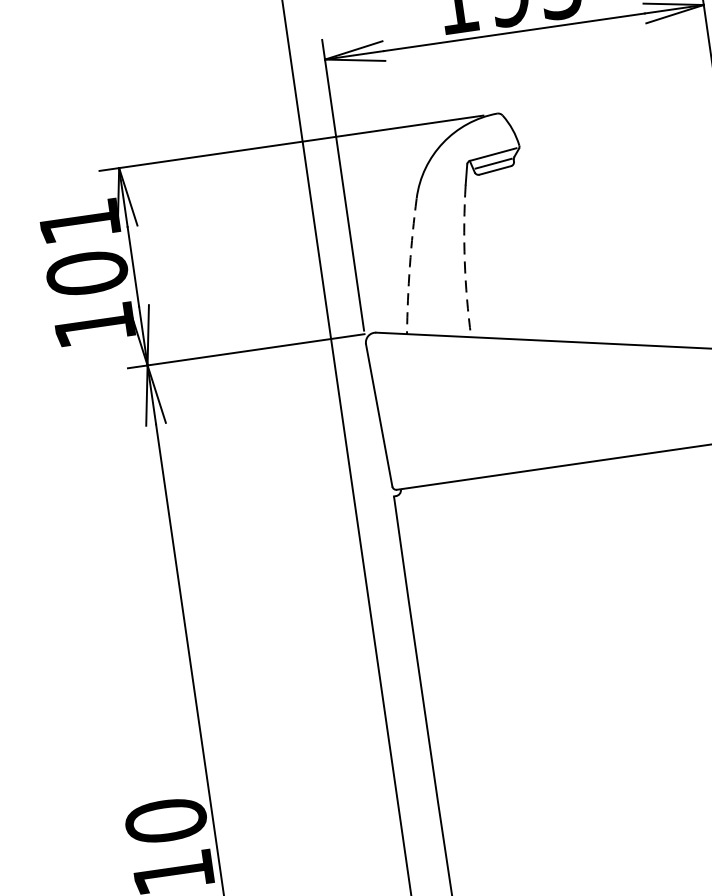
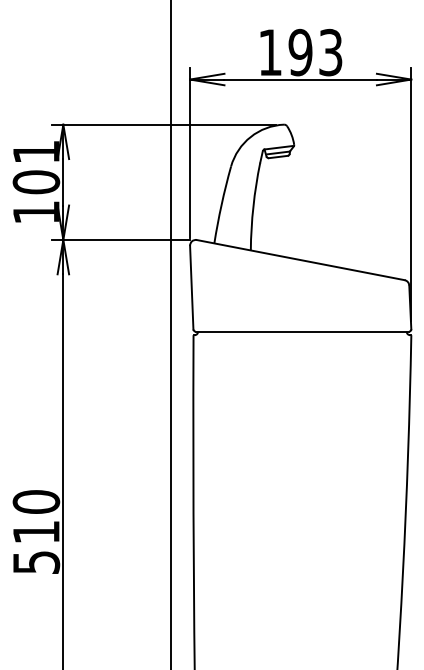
arc: (464, 261) -> (253, 206), dashed -> solid
arc: (409, 265) -> (221, 204), dashed -> solid

